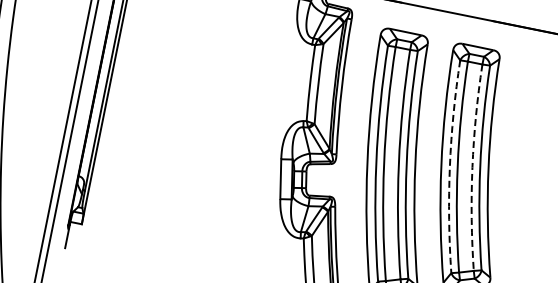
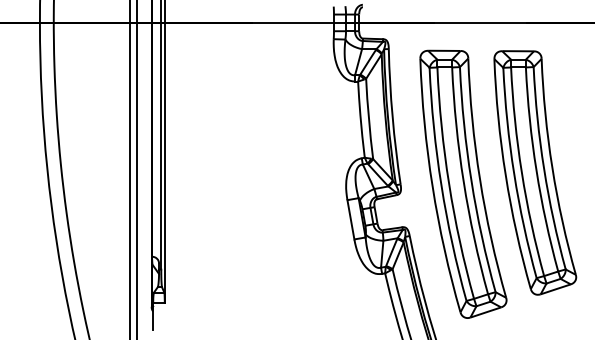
arc: (450, 166) -> (514, 173), dashed -> solid
arc: (472, 167) -> (536, 170), dashed -> solid

